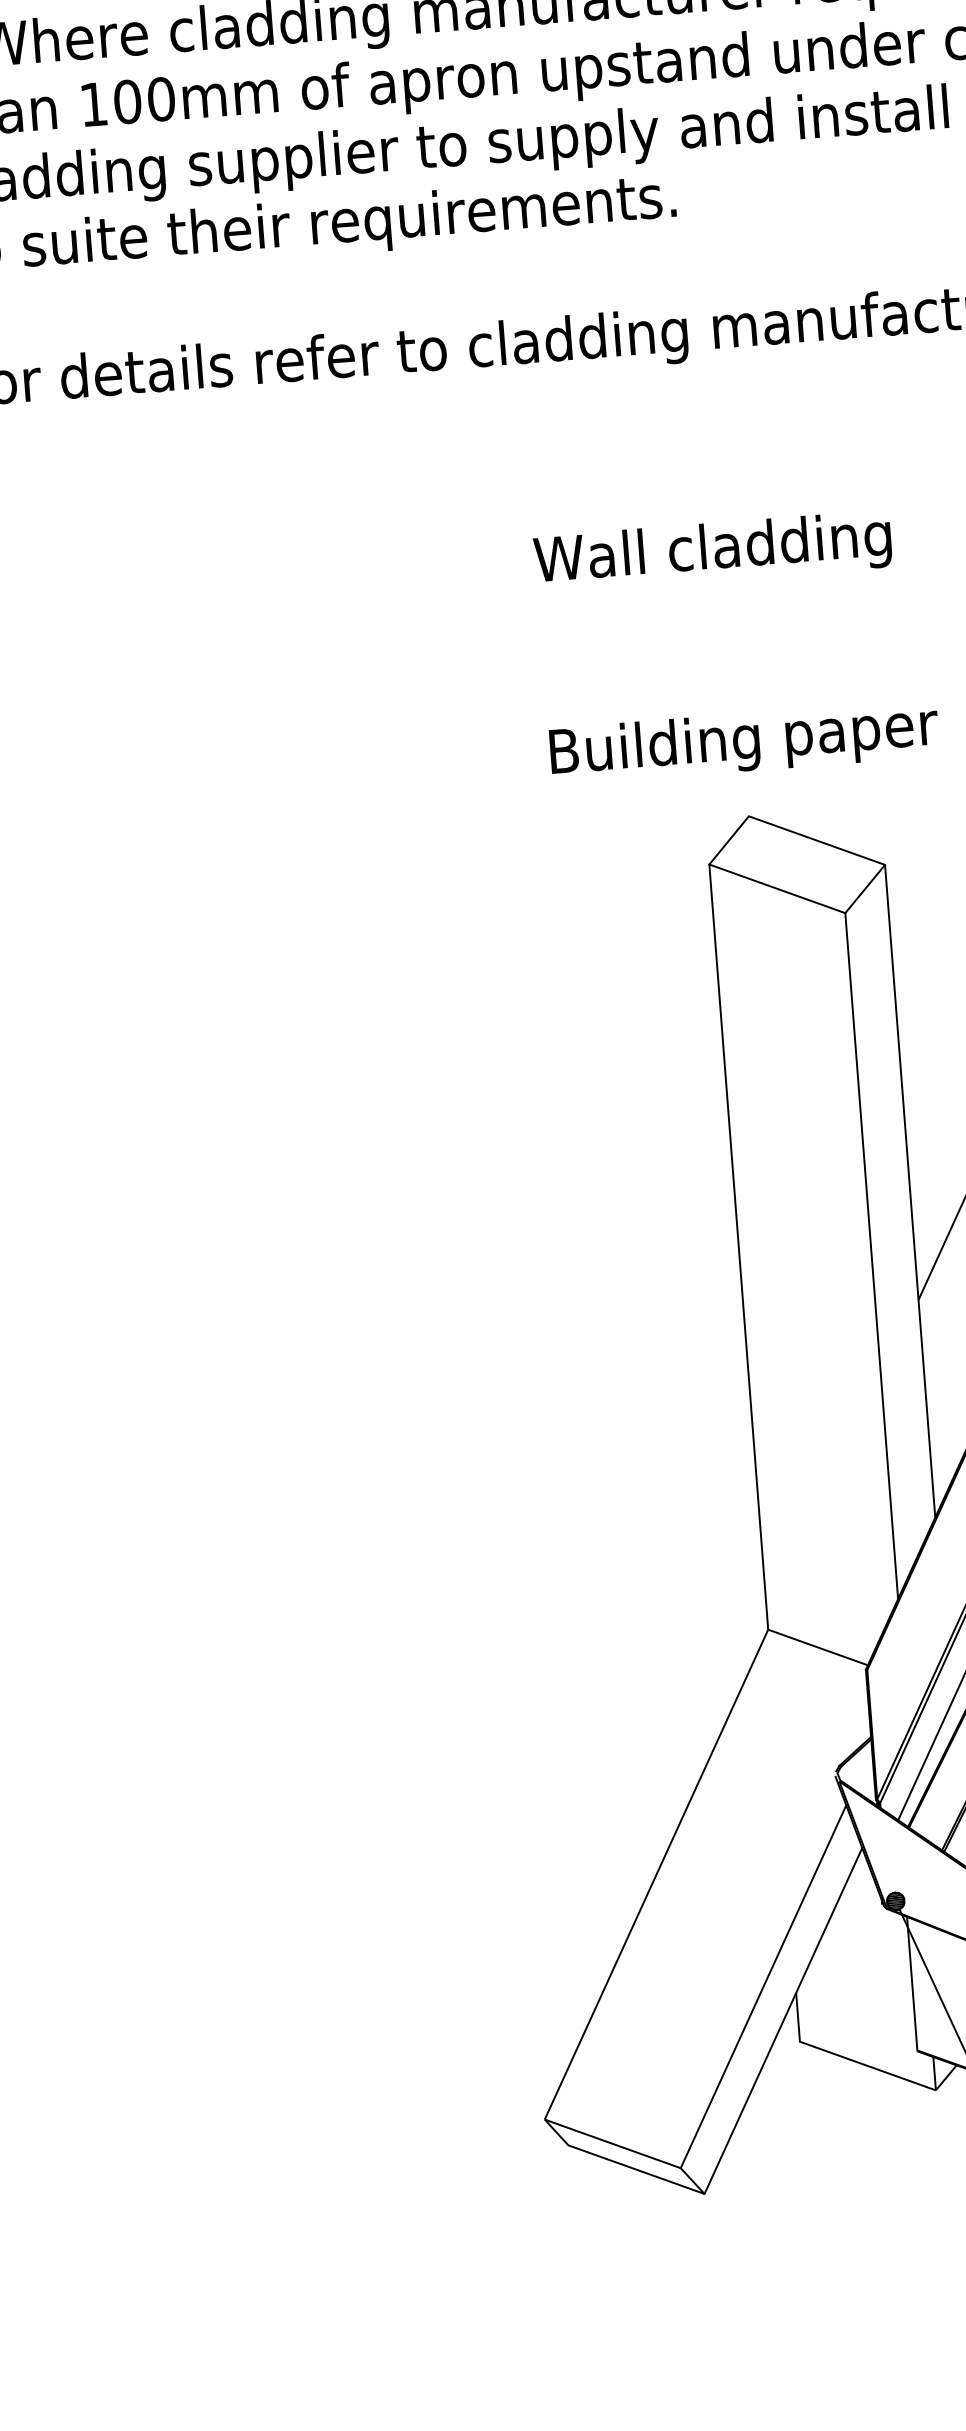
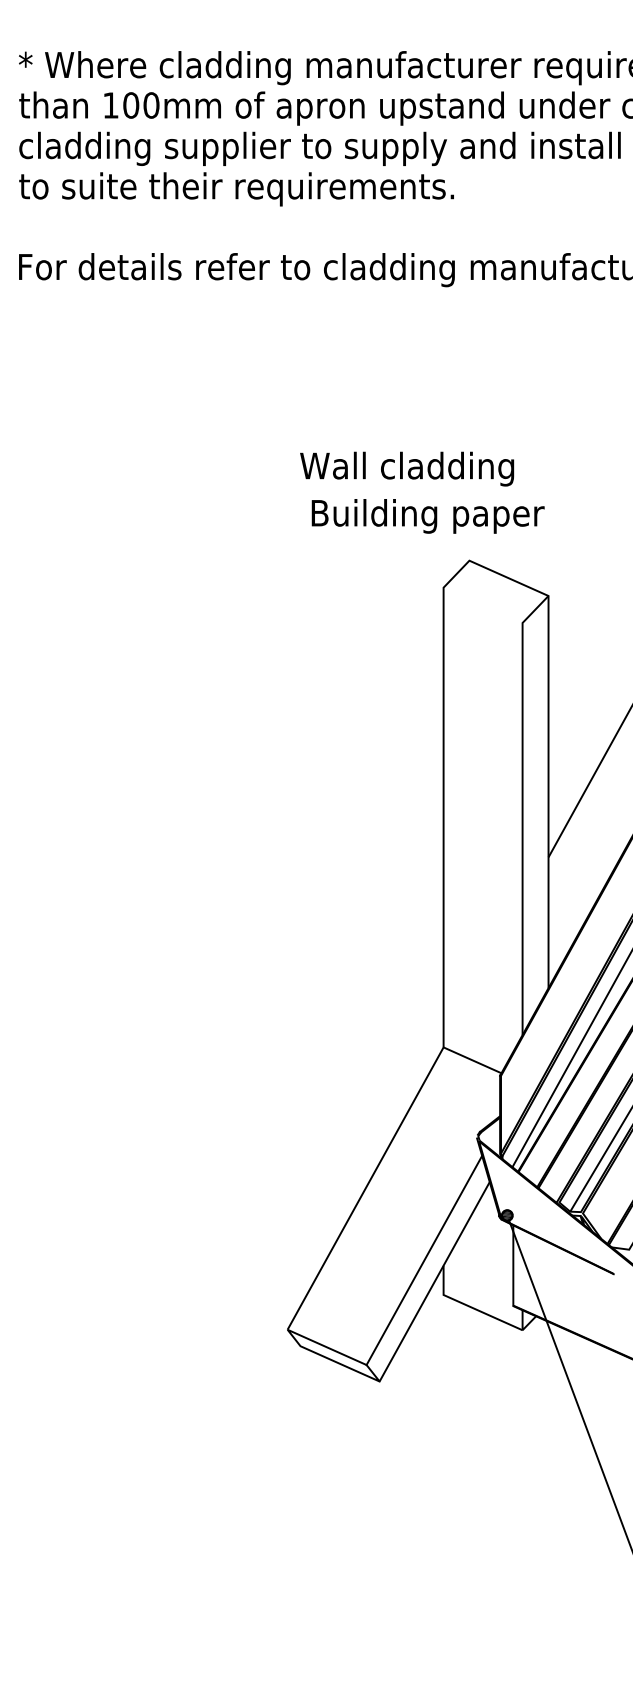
text: (713, 550) -> (407, 468), moved
text: (743, 742) -> (427, 516), moved
line: (776, 887) -> (482, 604), removed

